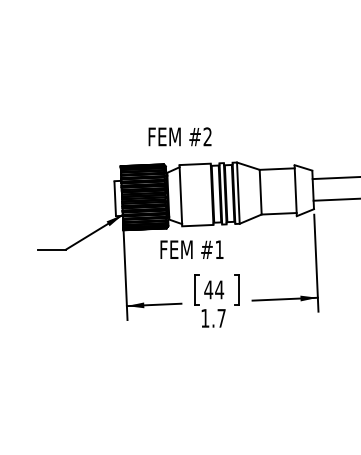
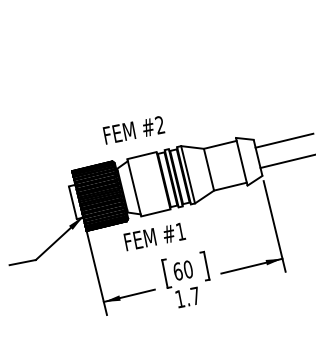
text: (179, 136) -> (133, 129), moved
text: (214, 289) -> (183, 270), 44 -> 60

